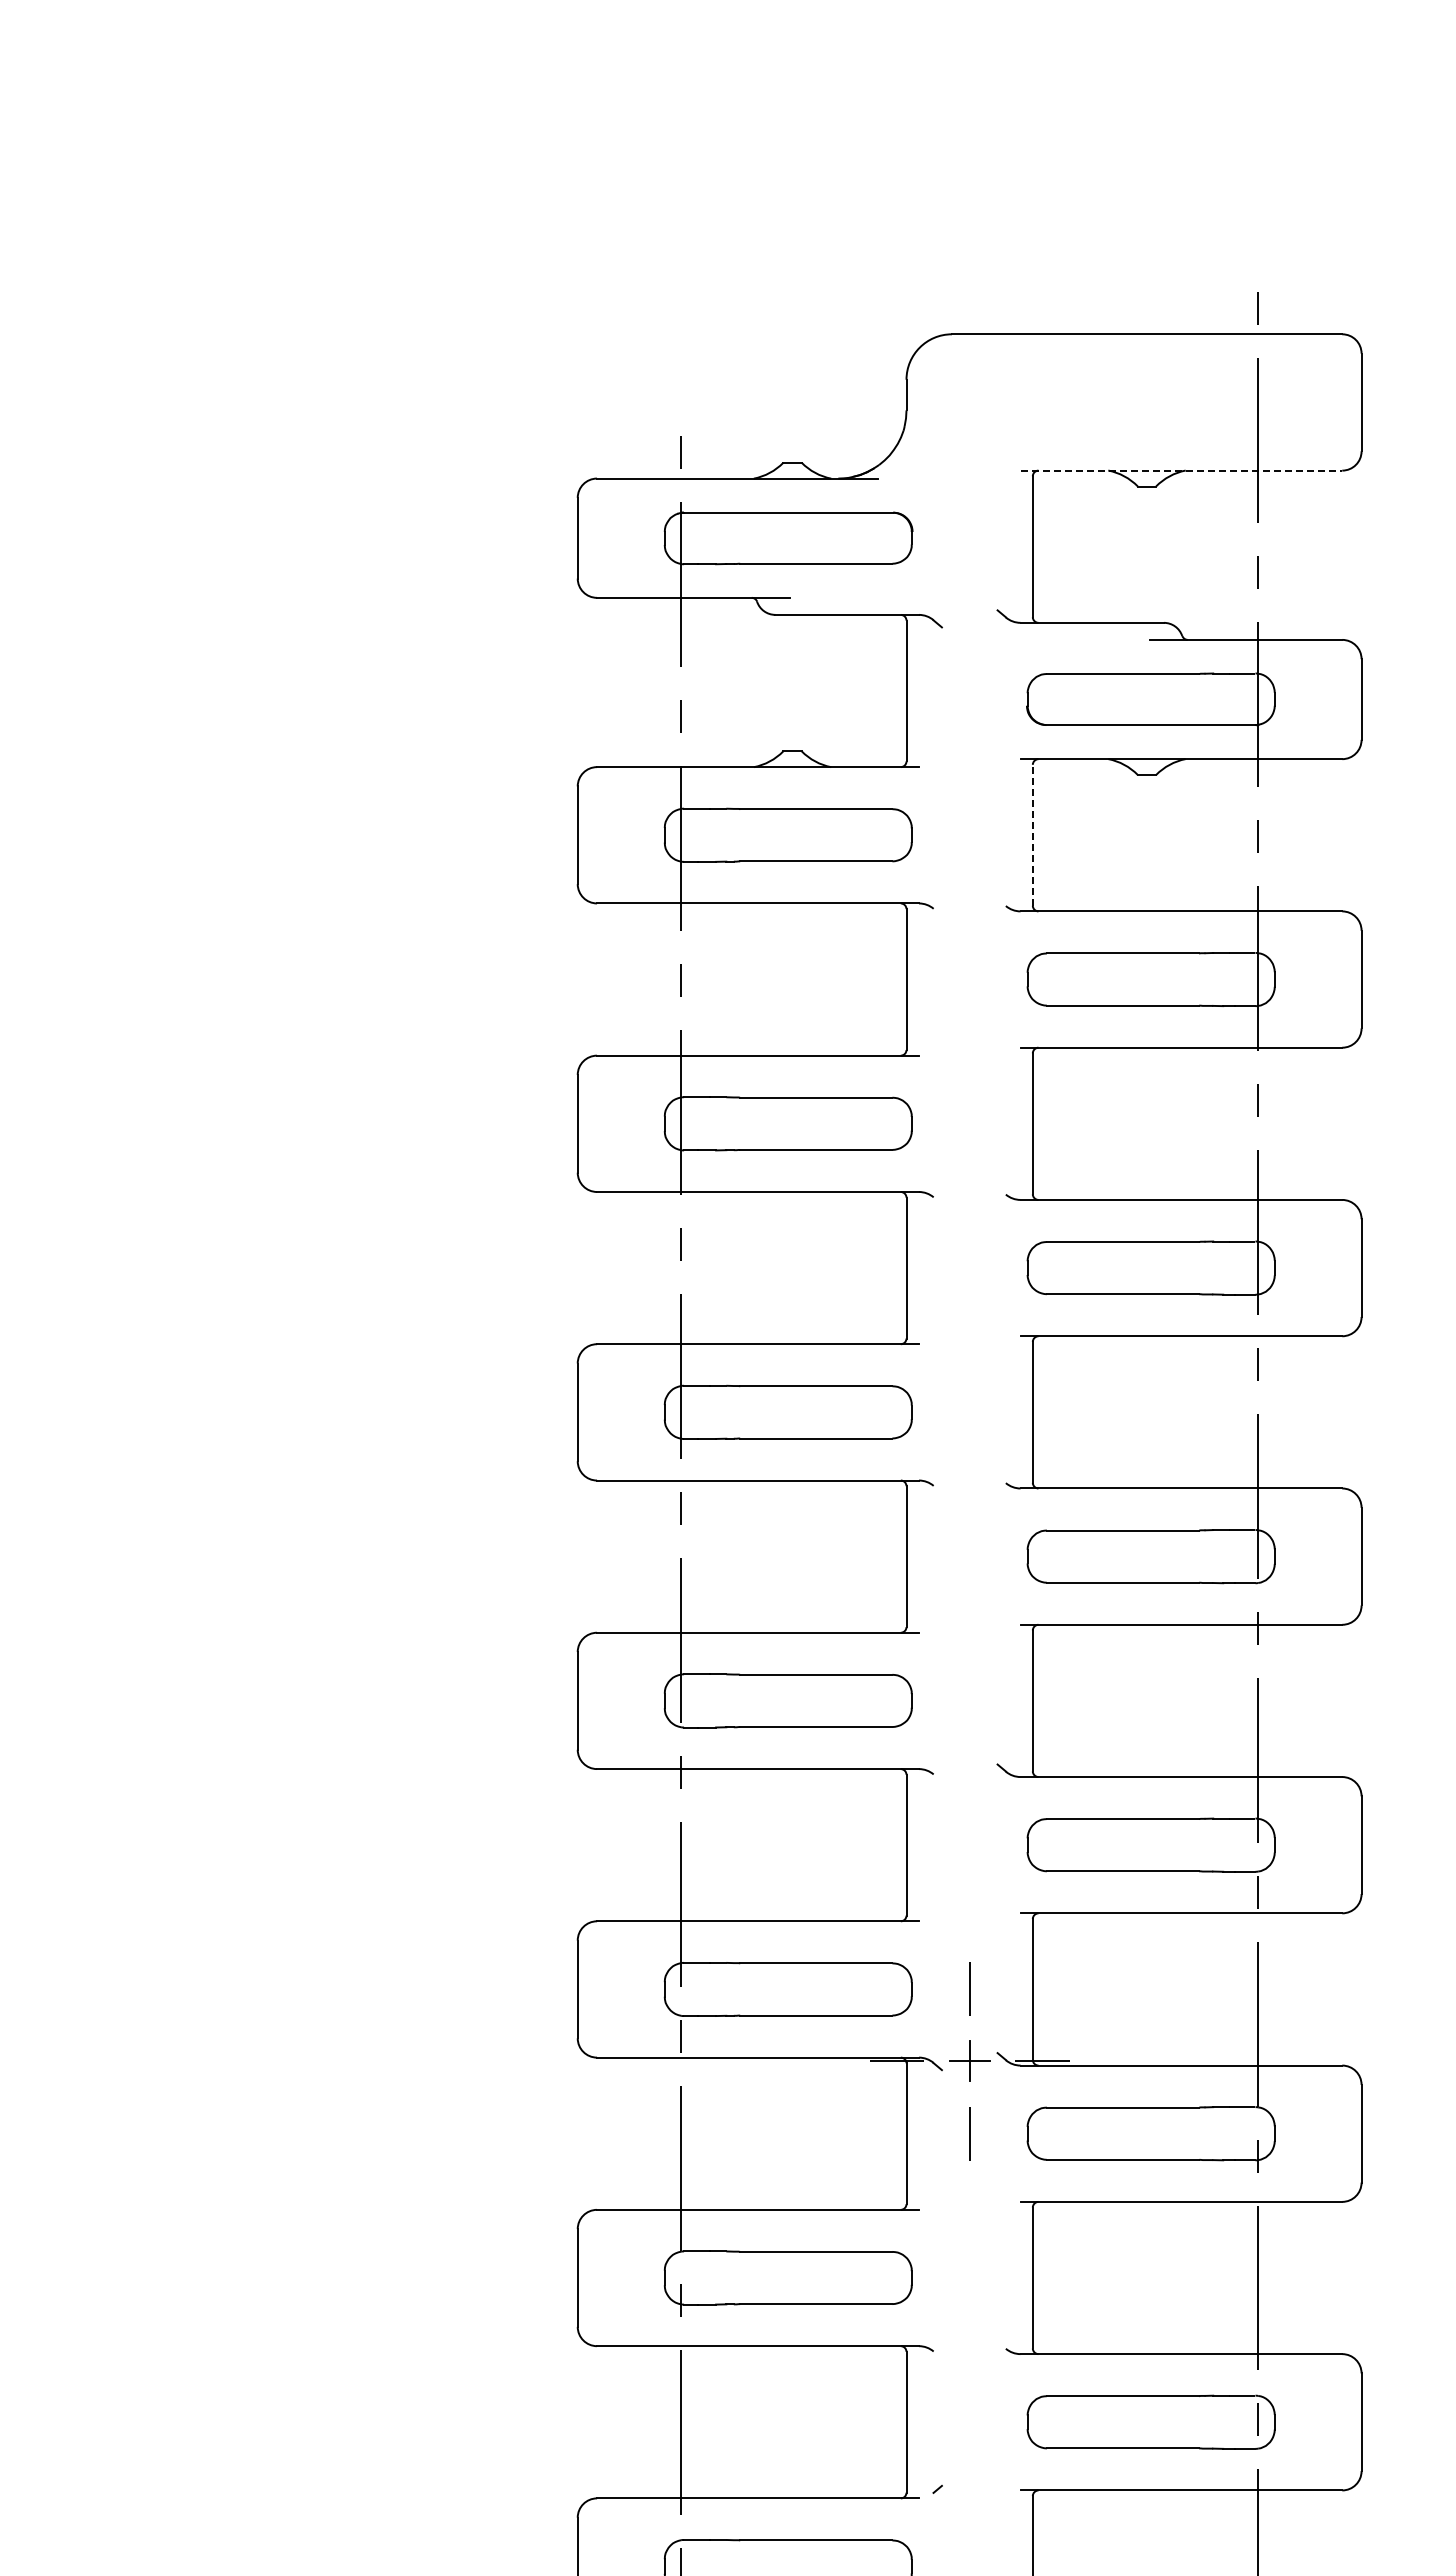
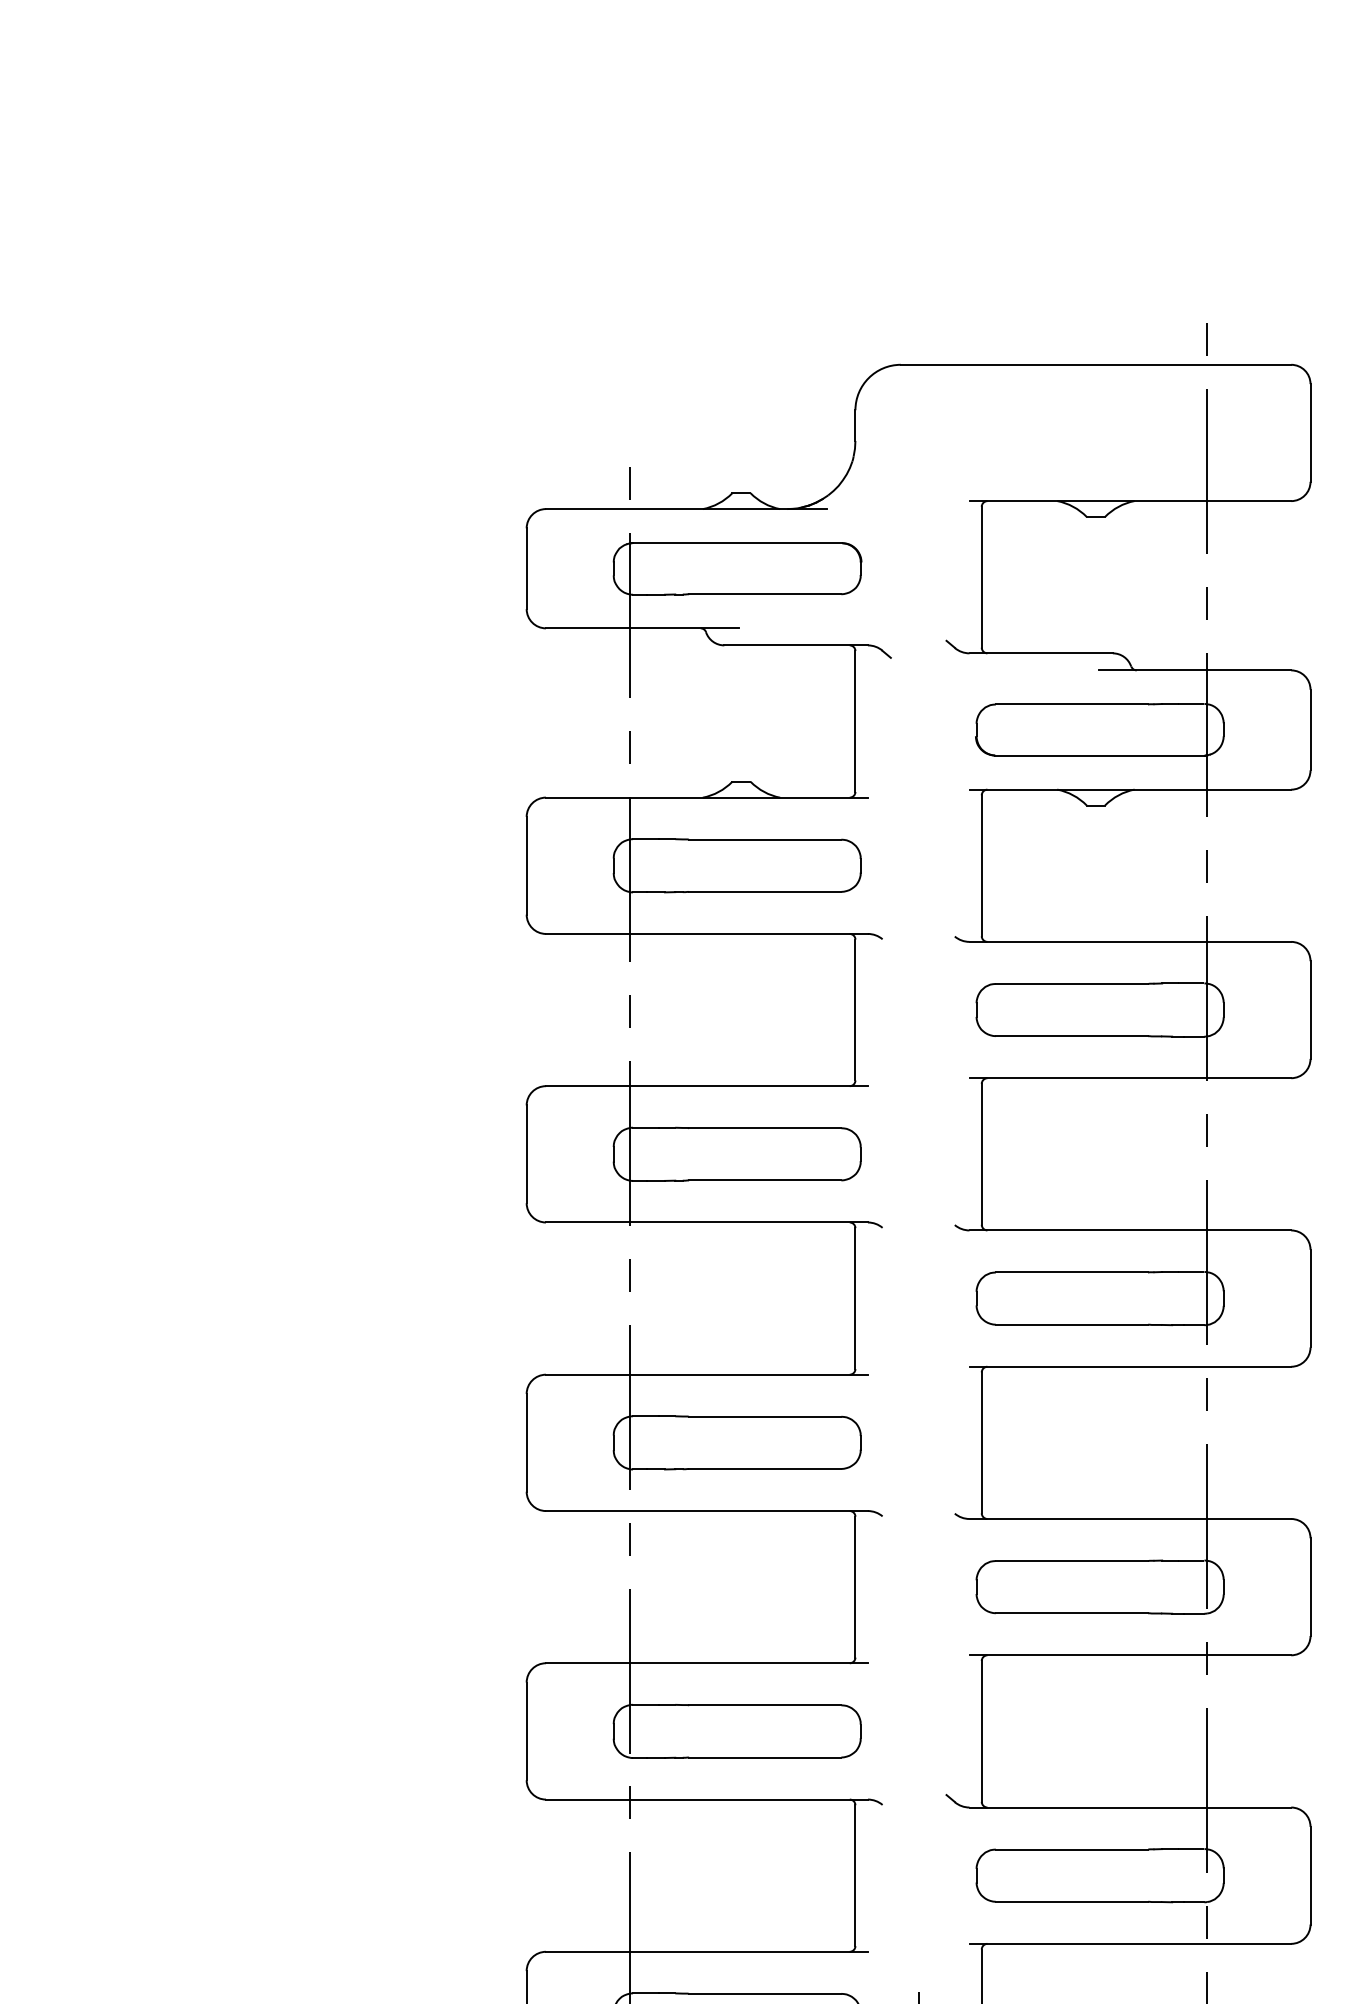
line: (1181, 470) -> (1130, 501), dashed -> solid
line: (1032, 834) -> (981, 865), dashed -> solid

